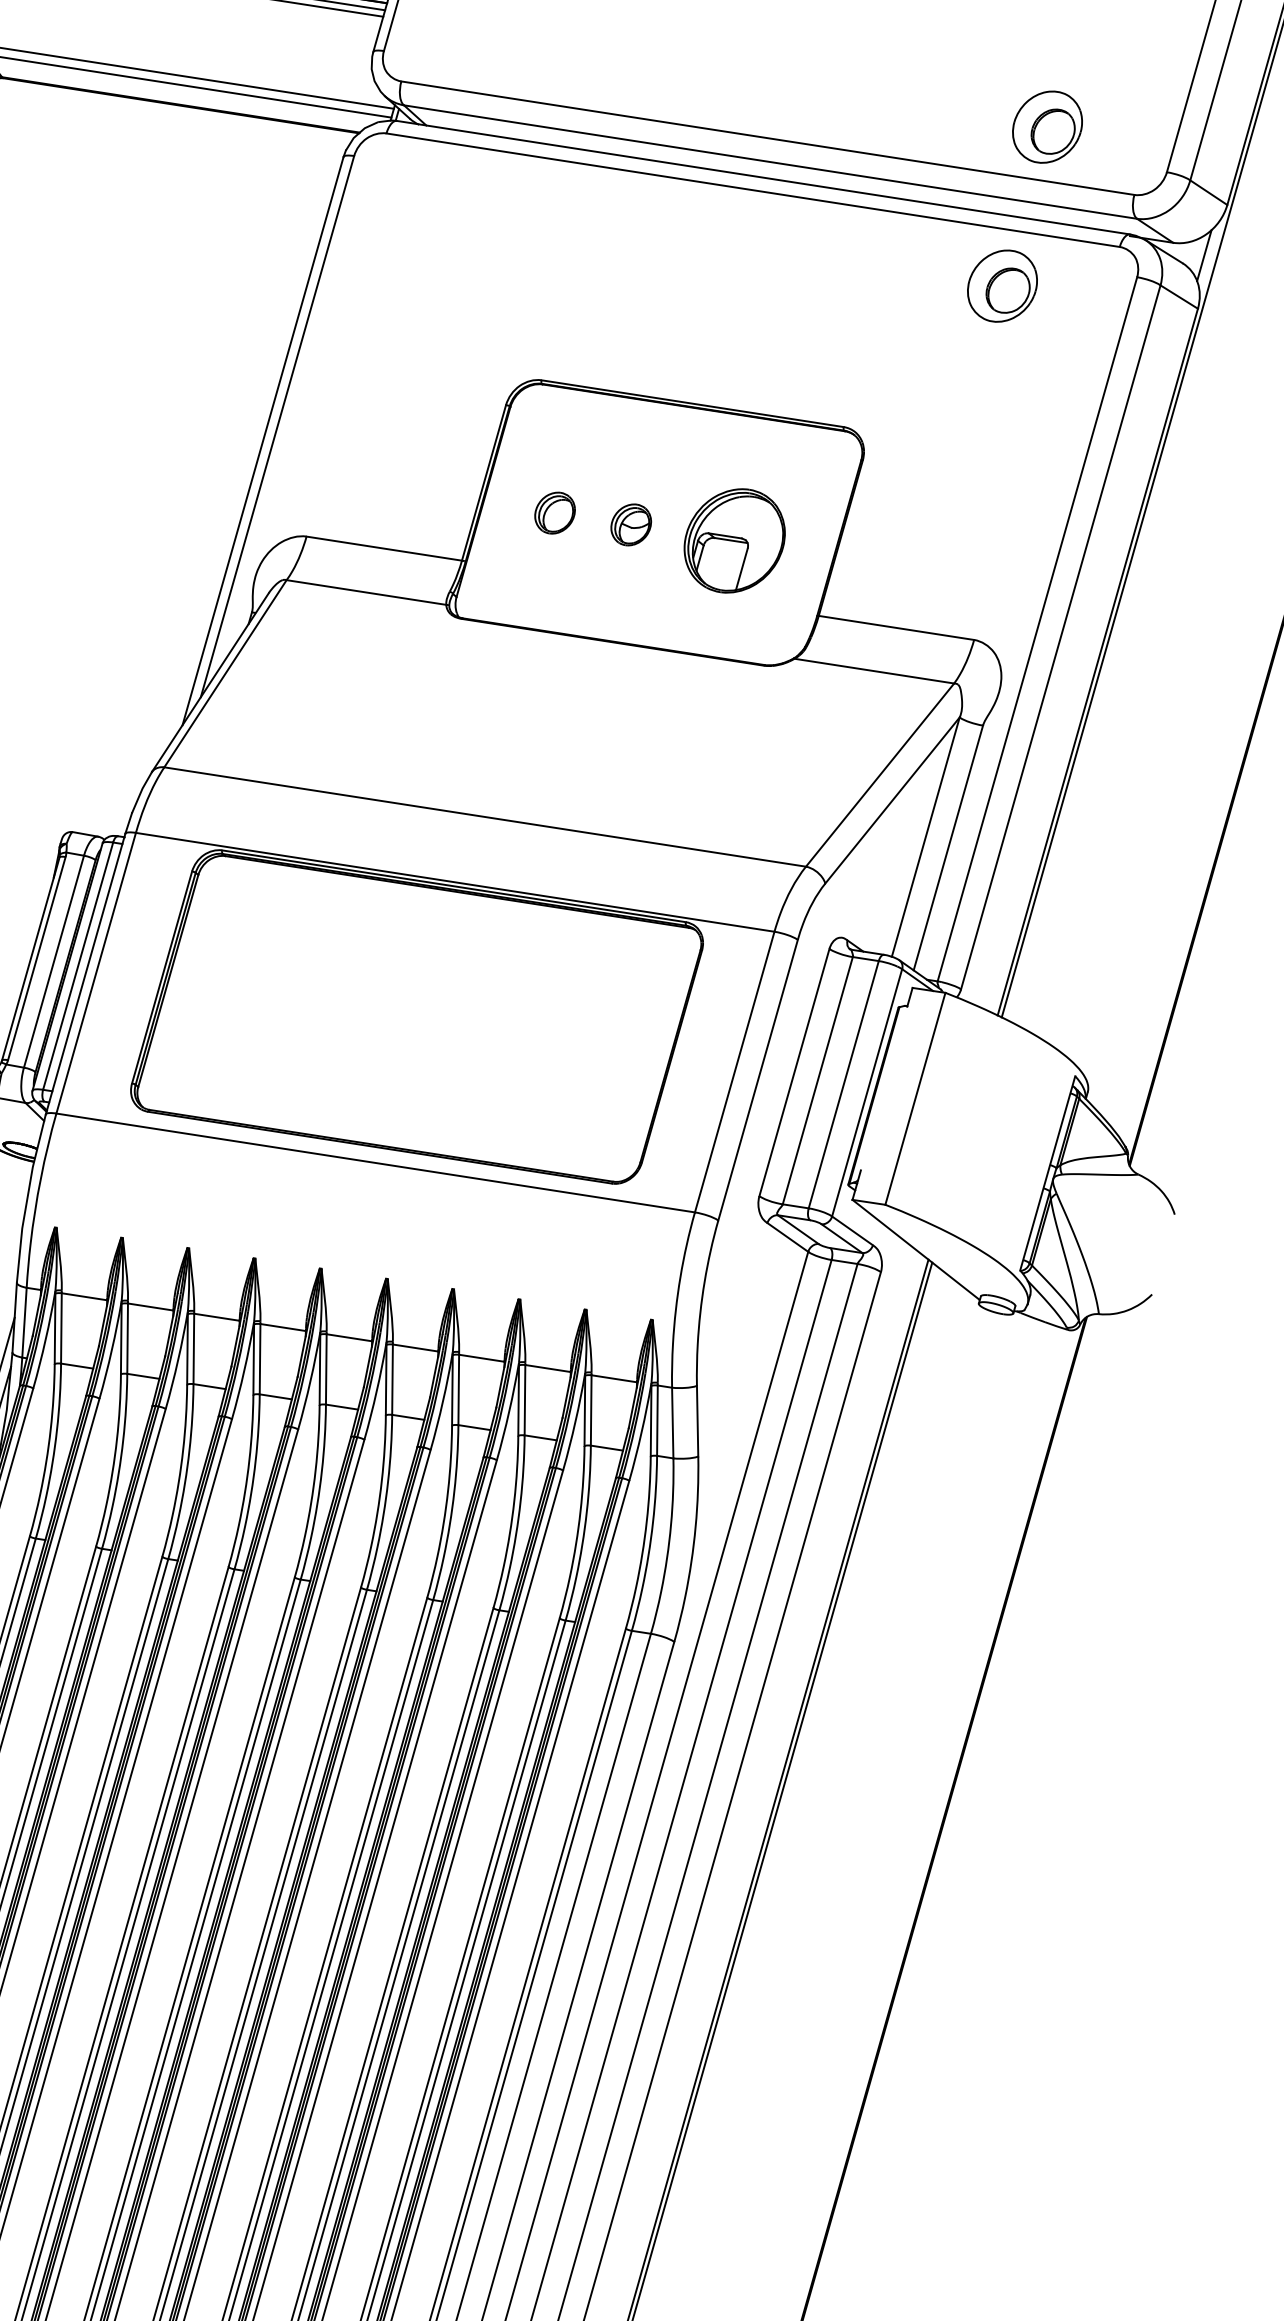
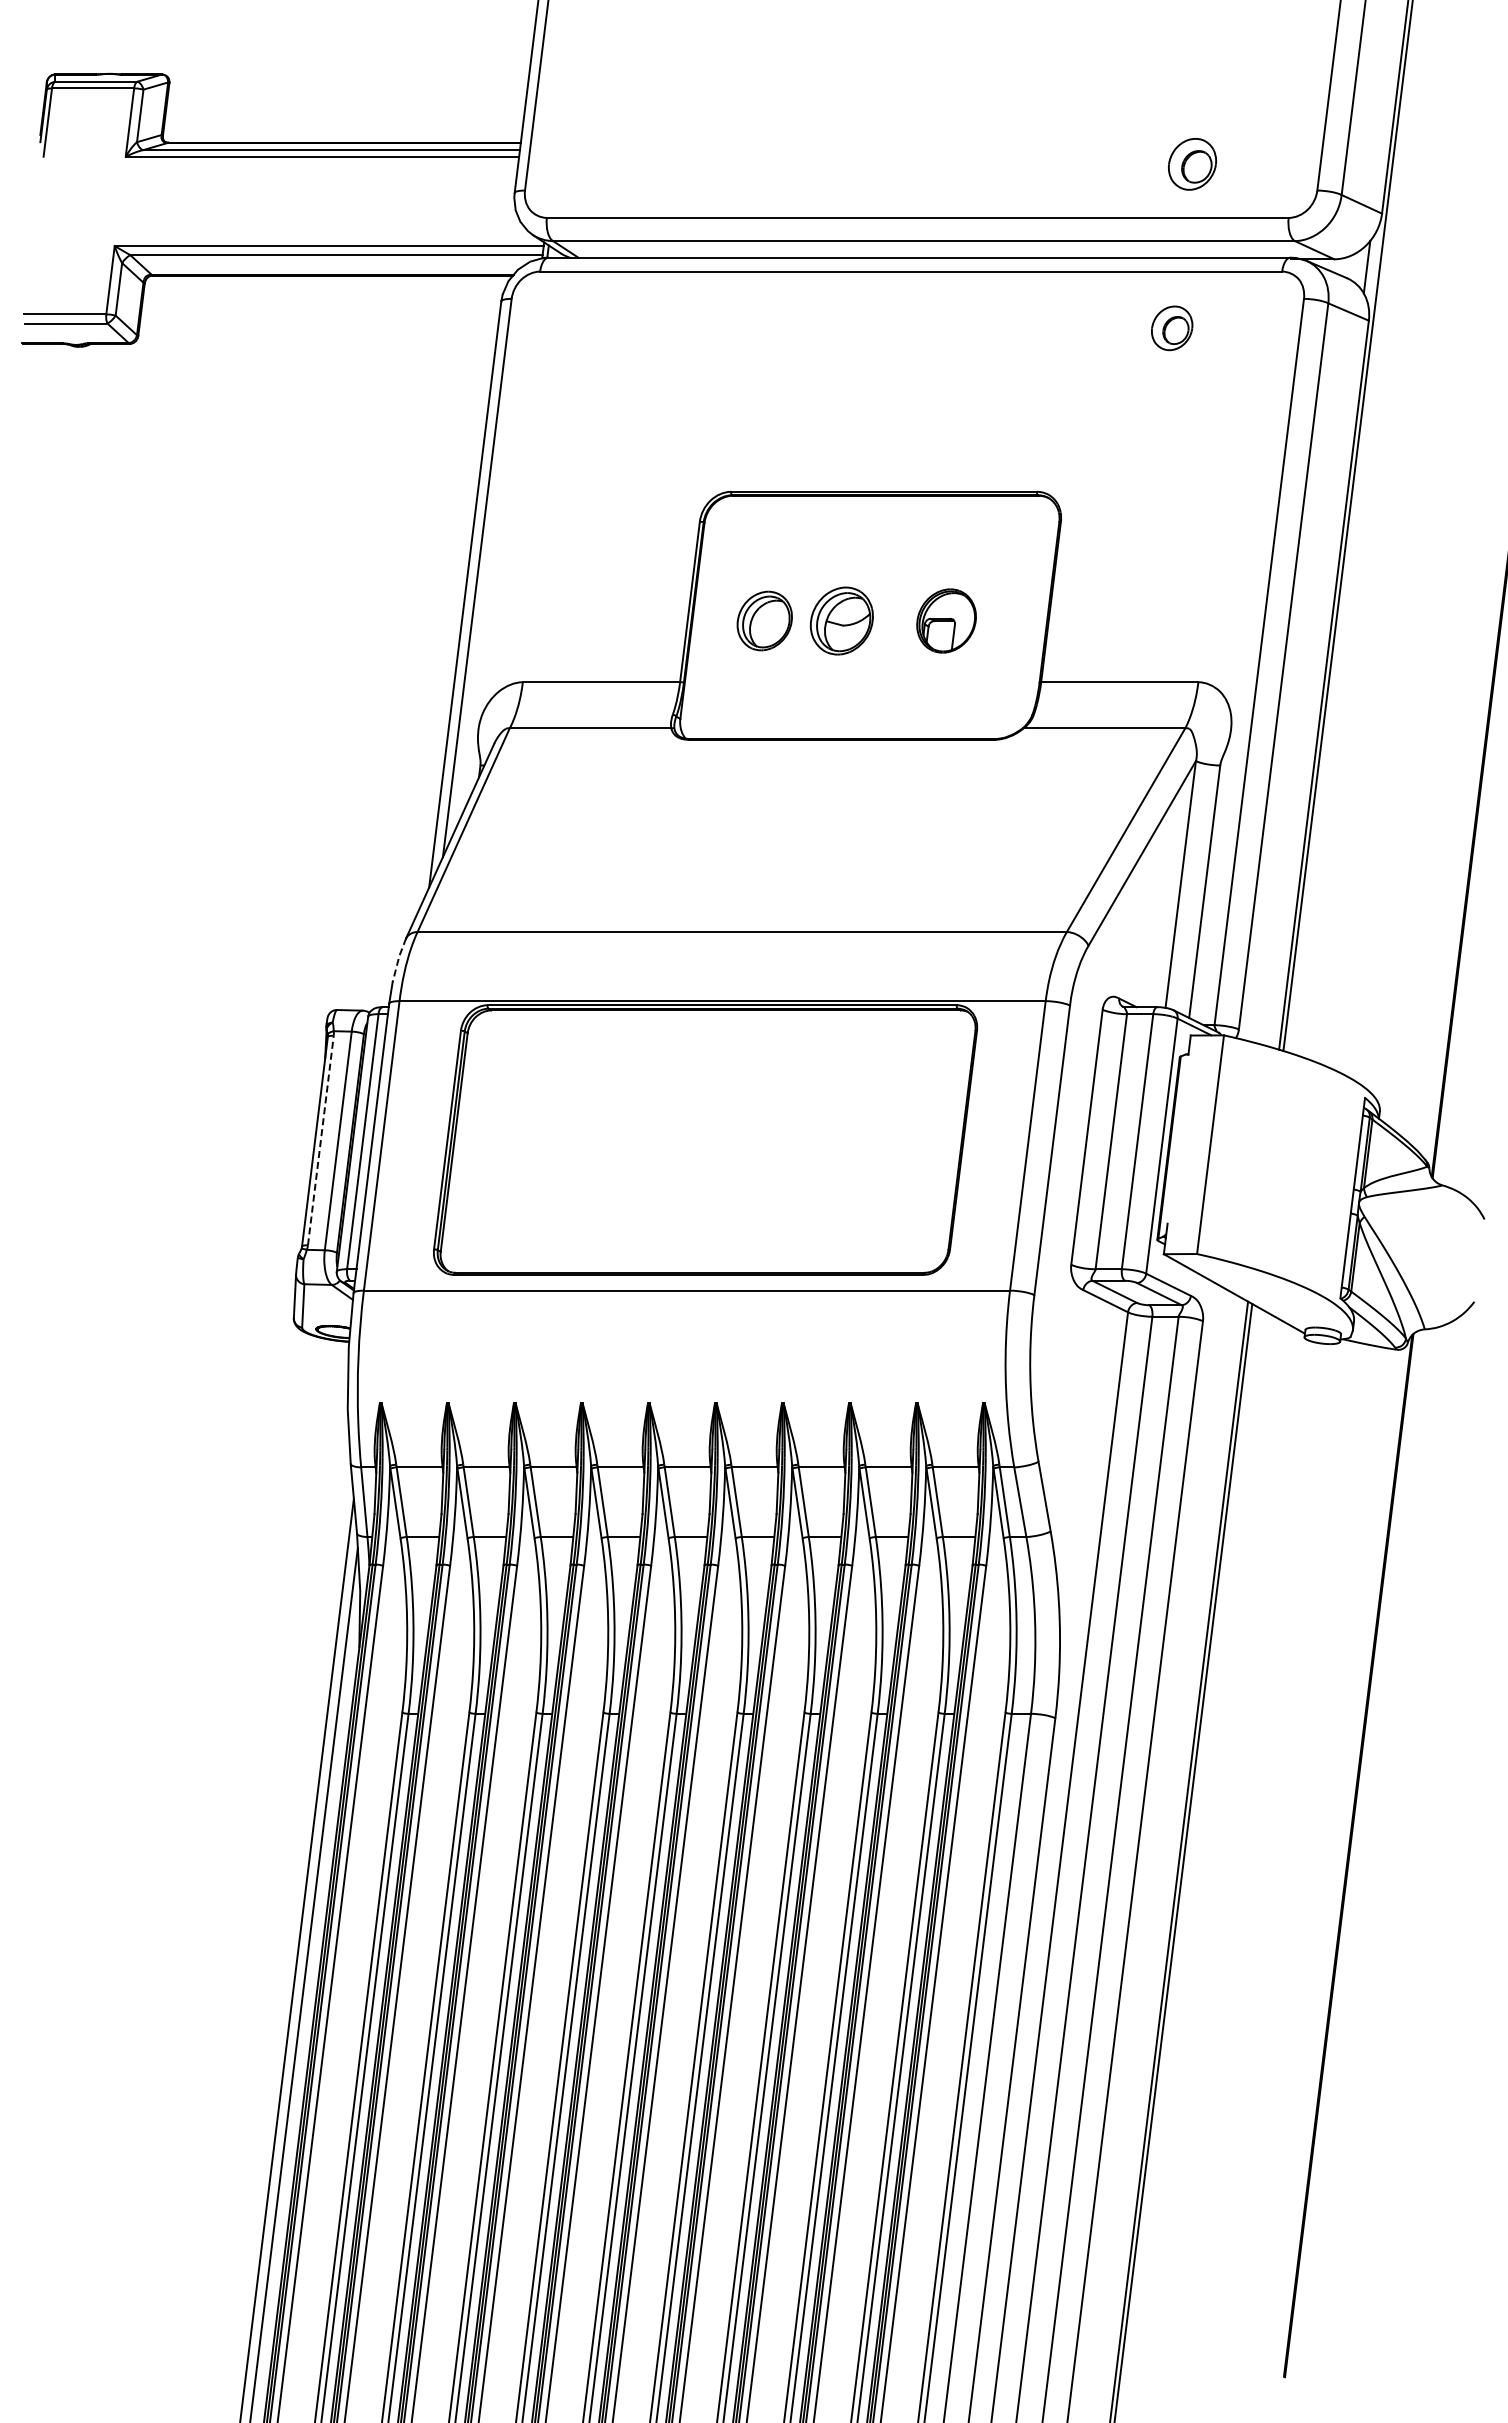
part: (1047, 127) -> (1192, 164), size x0.7
part: (1001, 286) -> (1171, 328), size x0.6
part: (554, 512) -> (764, 620), size x1.4
part: (630, 524) -> (841, 620), size x1.6
part: (734, 540) -> (946, 620), size x0.6
line: (141, 791) -> (398, 959), solid -> dashed
line: (36, 958) -> (320, 1140), solid -> dashed

